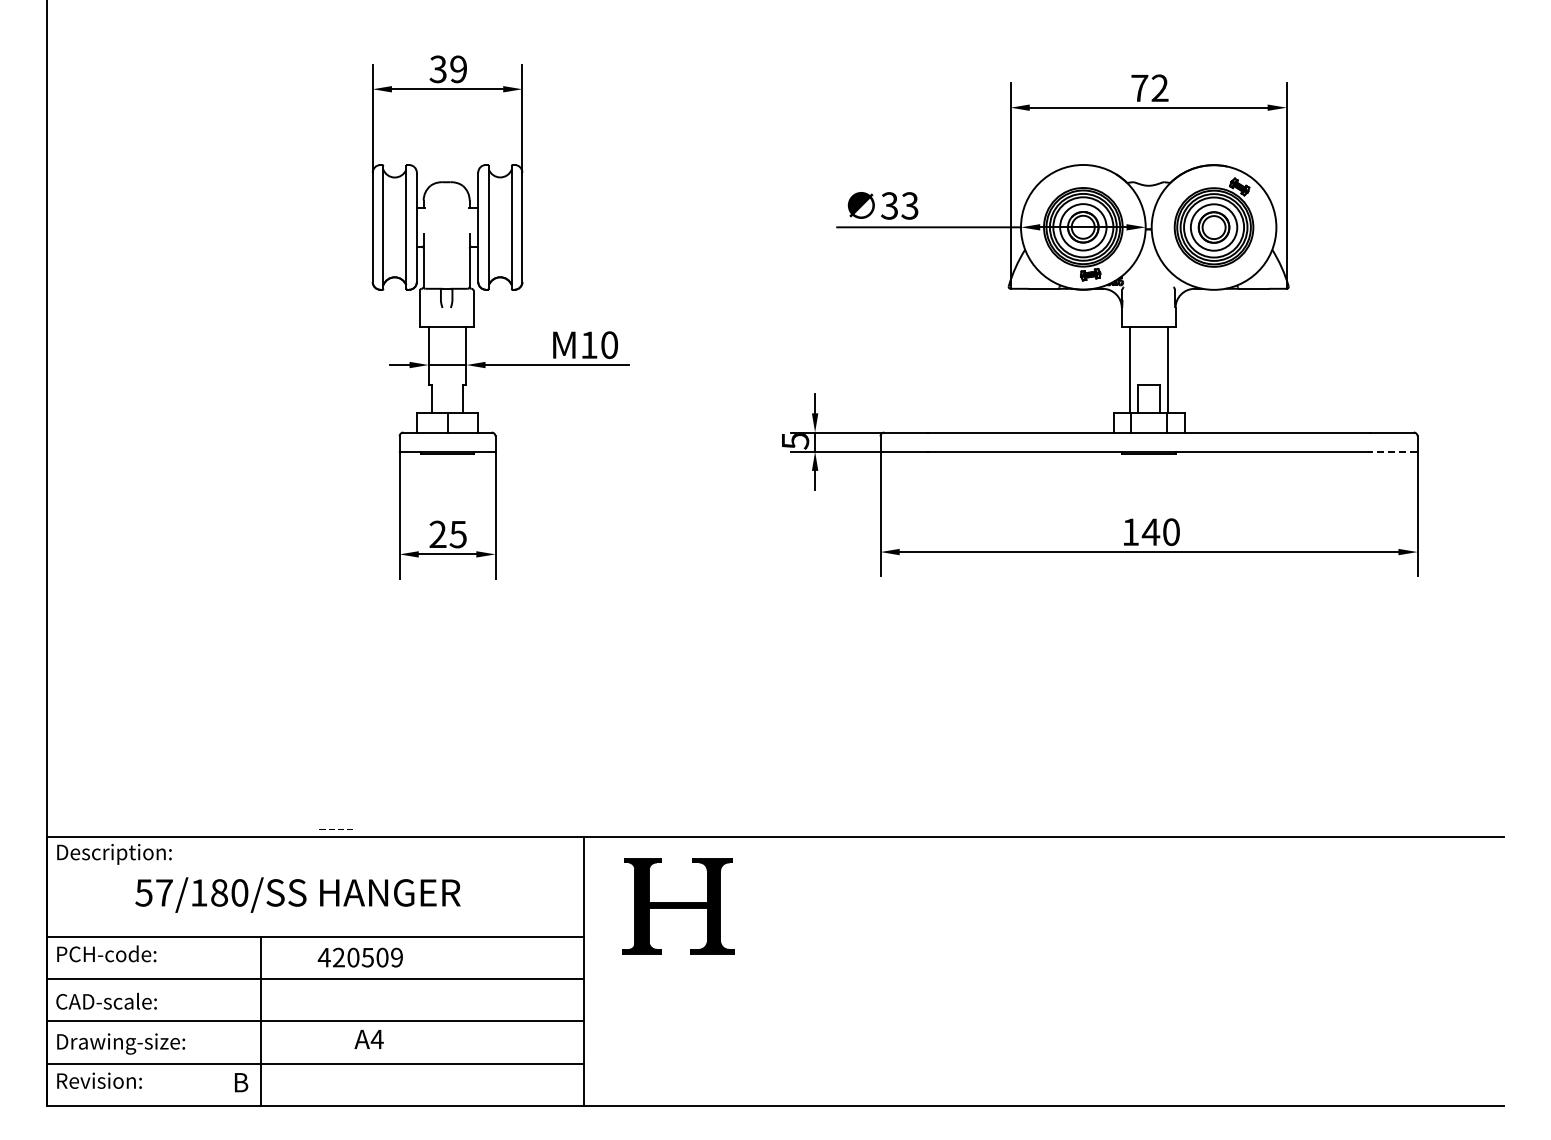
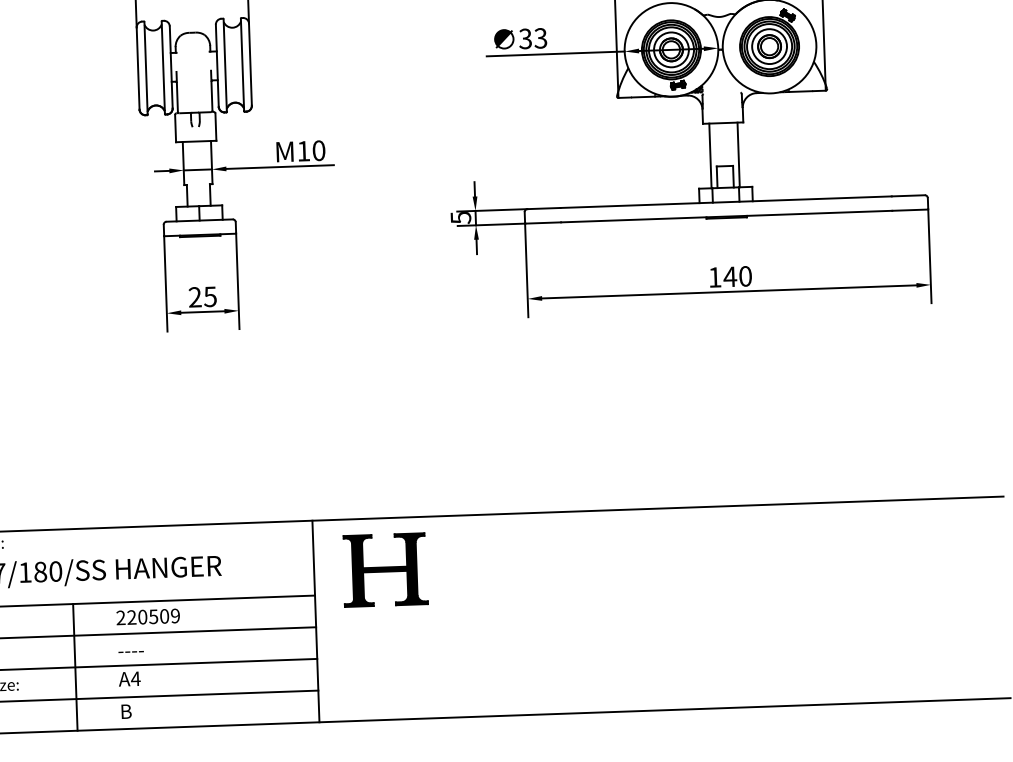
line: (1393, 451) -> (910, 210), dashed -> solid
text: (335, 829) -> (130, 652), moved
text: (323, 957) -> (120, 617), 420509 -> 220509
text: (368, 1038) -> (129, 678), moved
text: (241, 1082) -> (126, 711), moved

